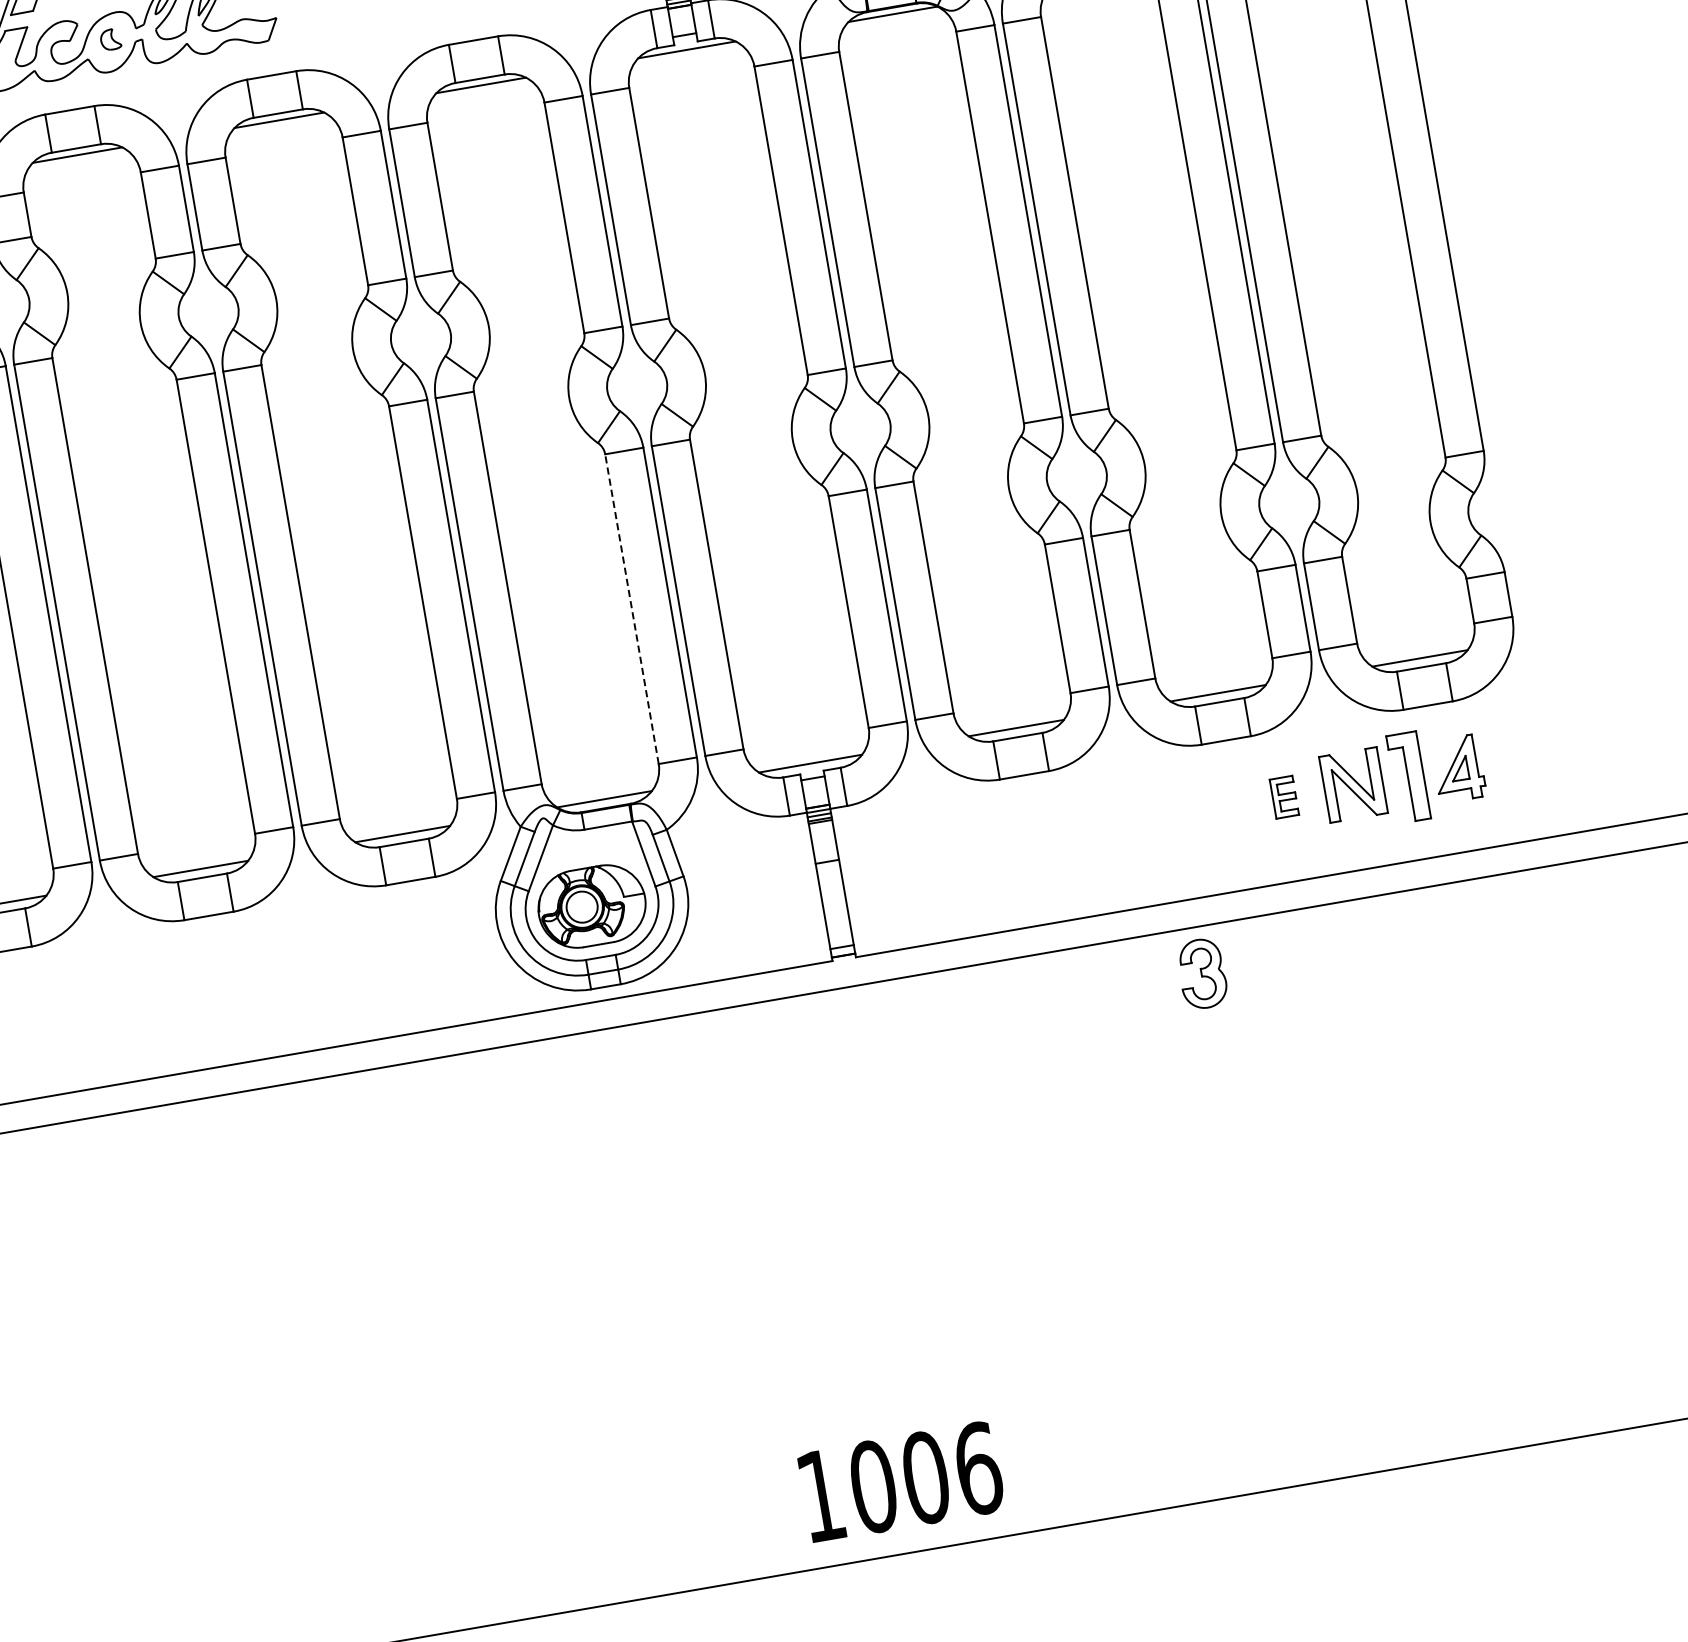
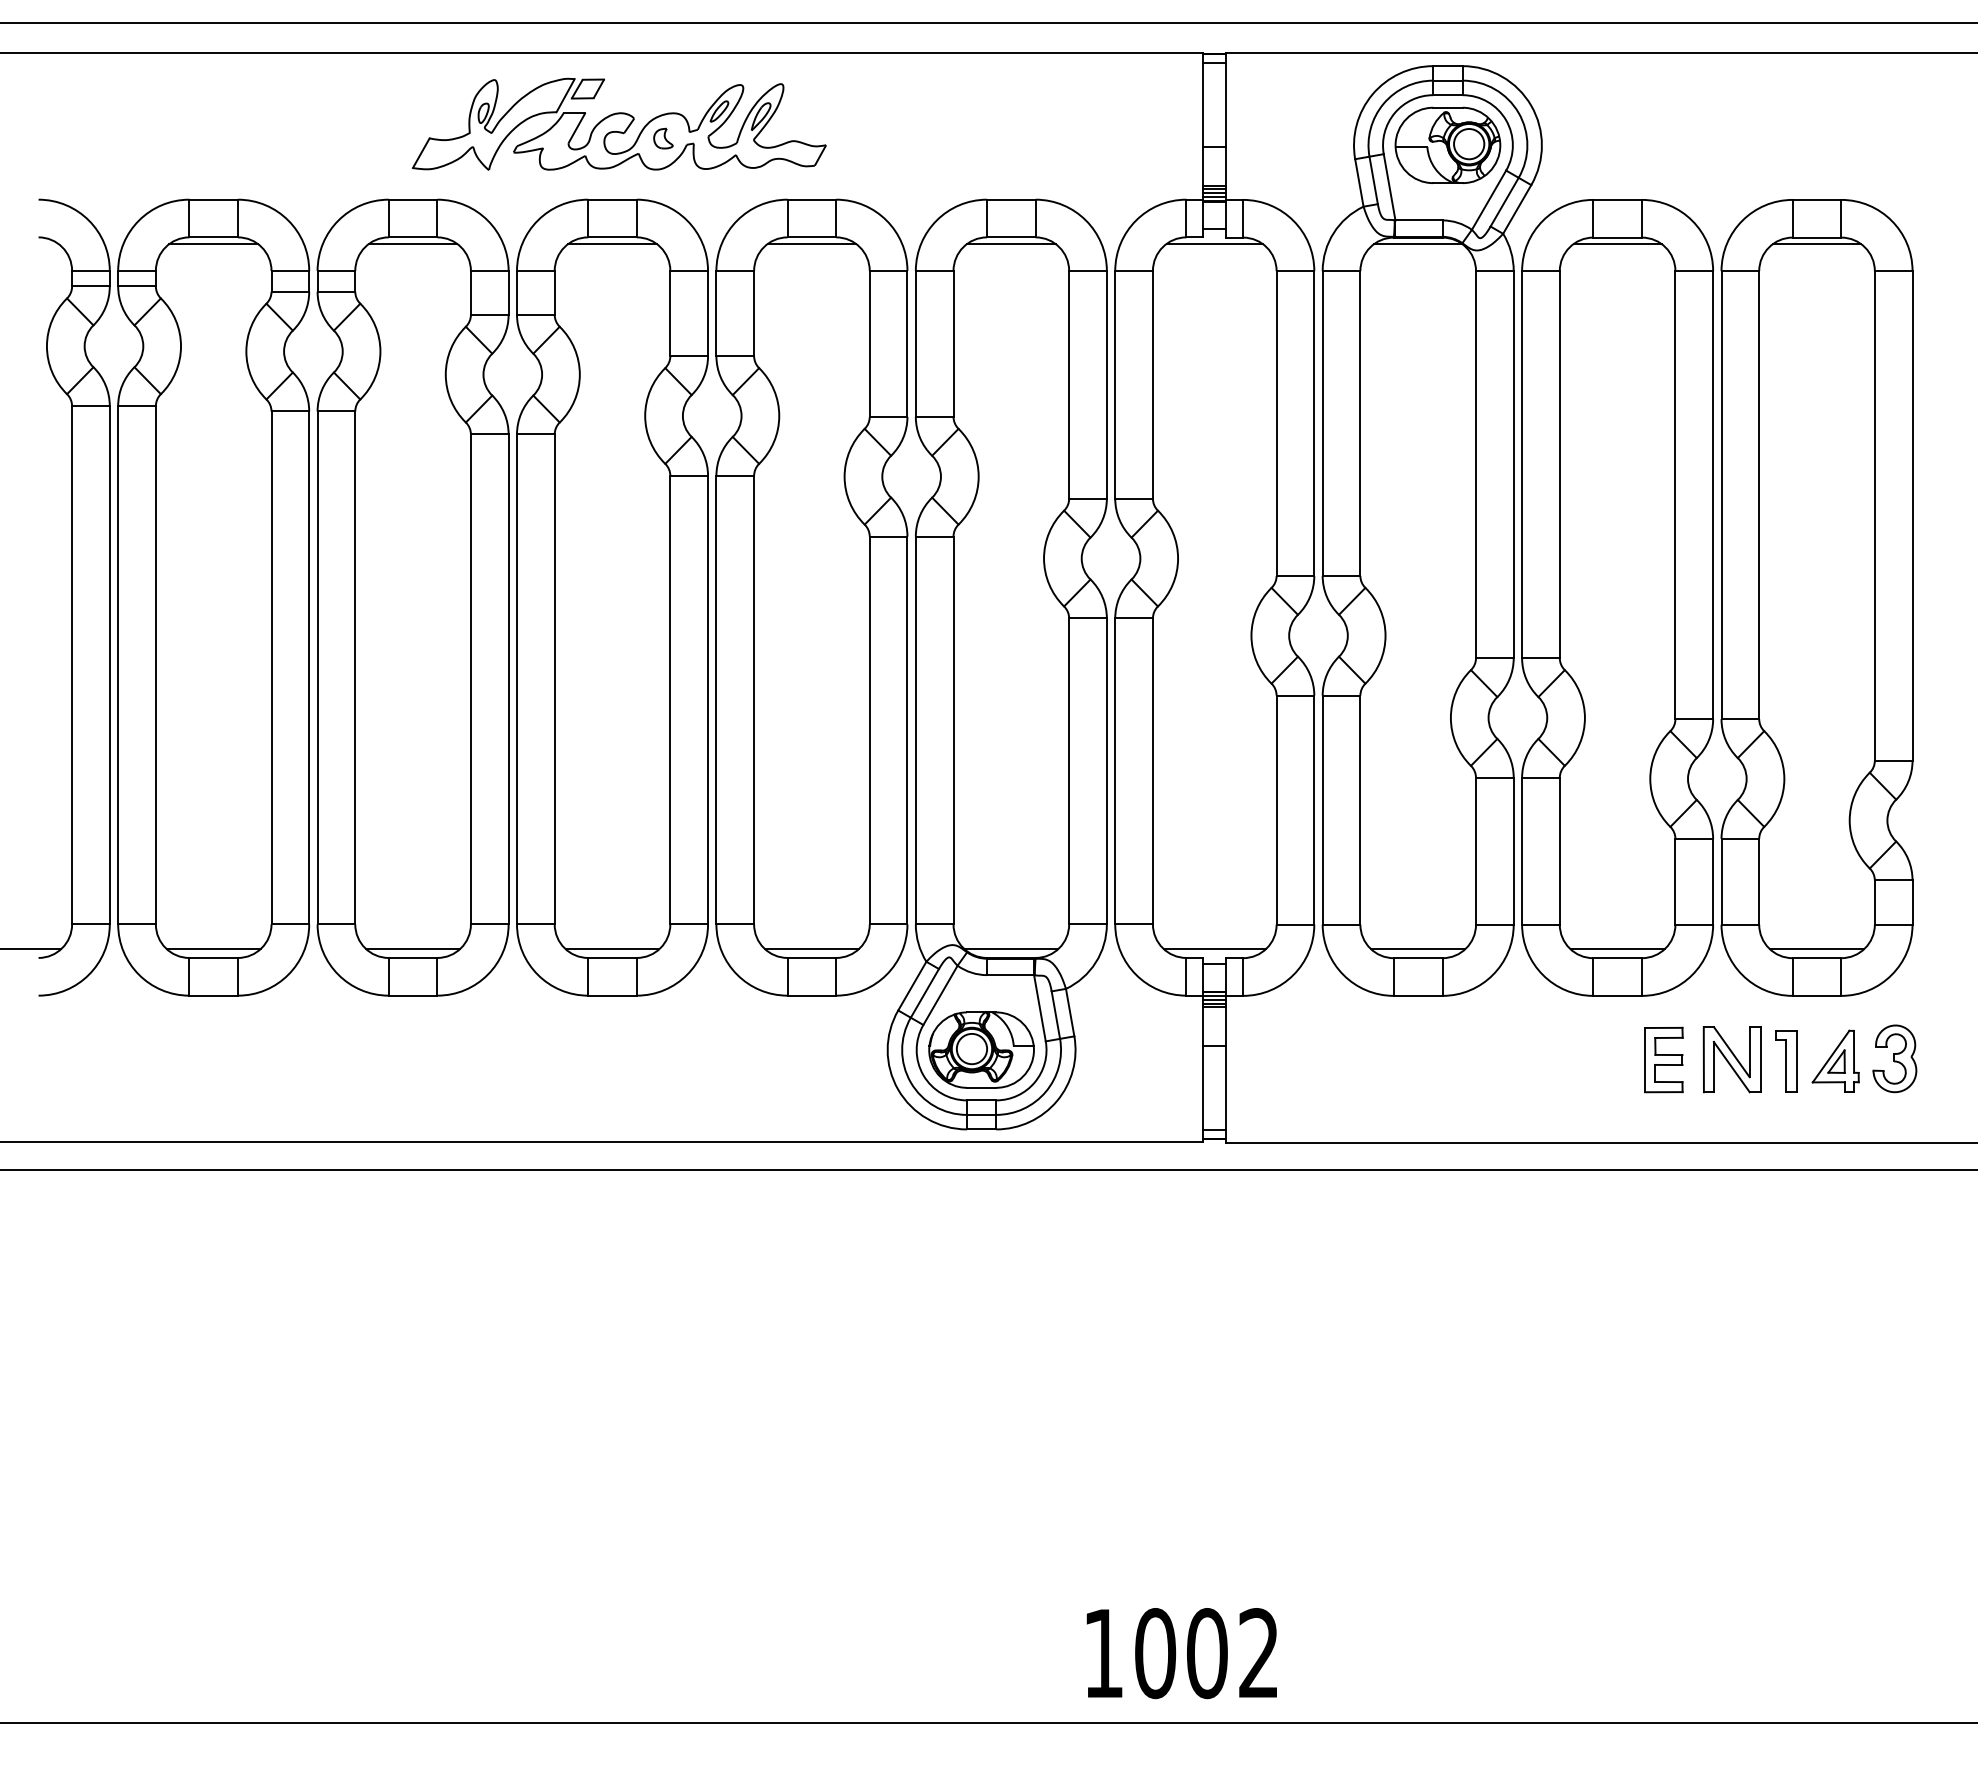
line: (632, 608) -> (1069, 770), dashed -> solid
part: (1408, 777) -> (1786, 1061), size x0.71
part: (1283, 796) -> (1663, 1059), size x1.67
part: (1201, 973) -> (1894, 1058), moved
text: (978, 1468) -> (1259, 1653), 1006 -> 1002

